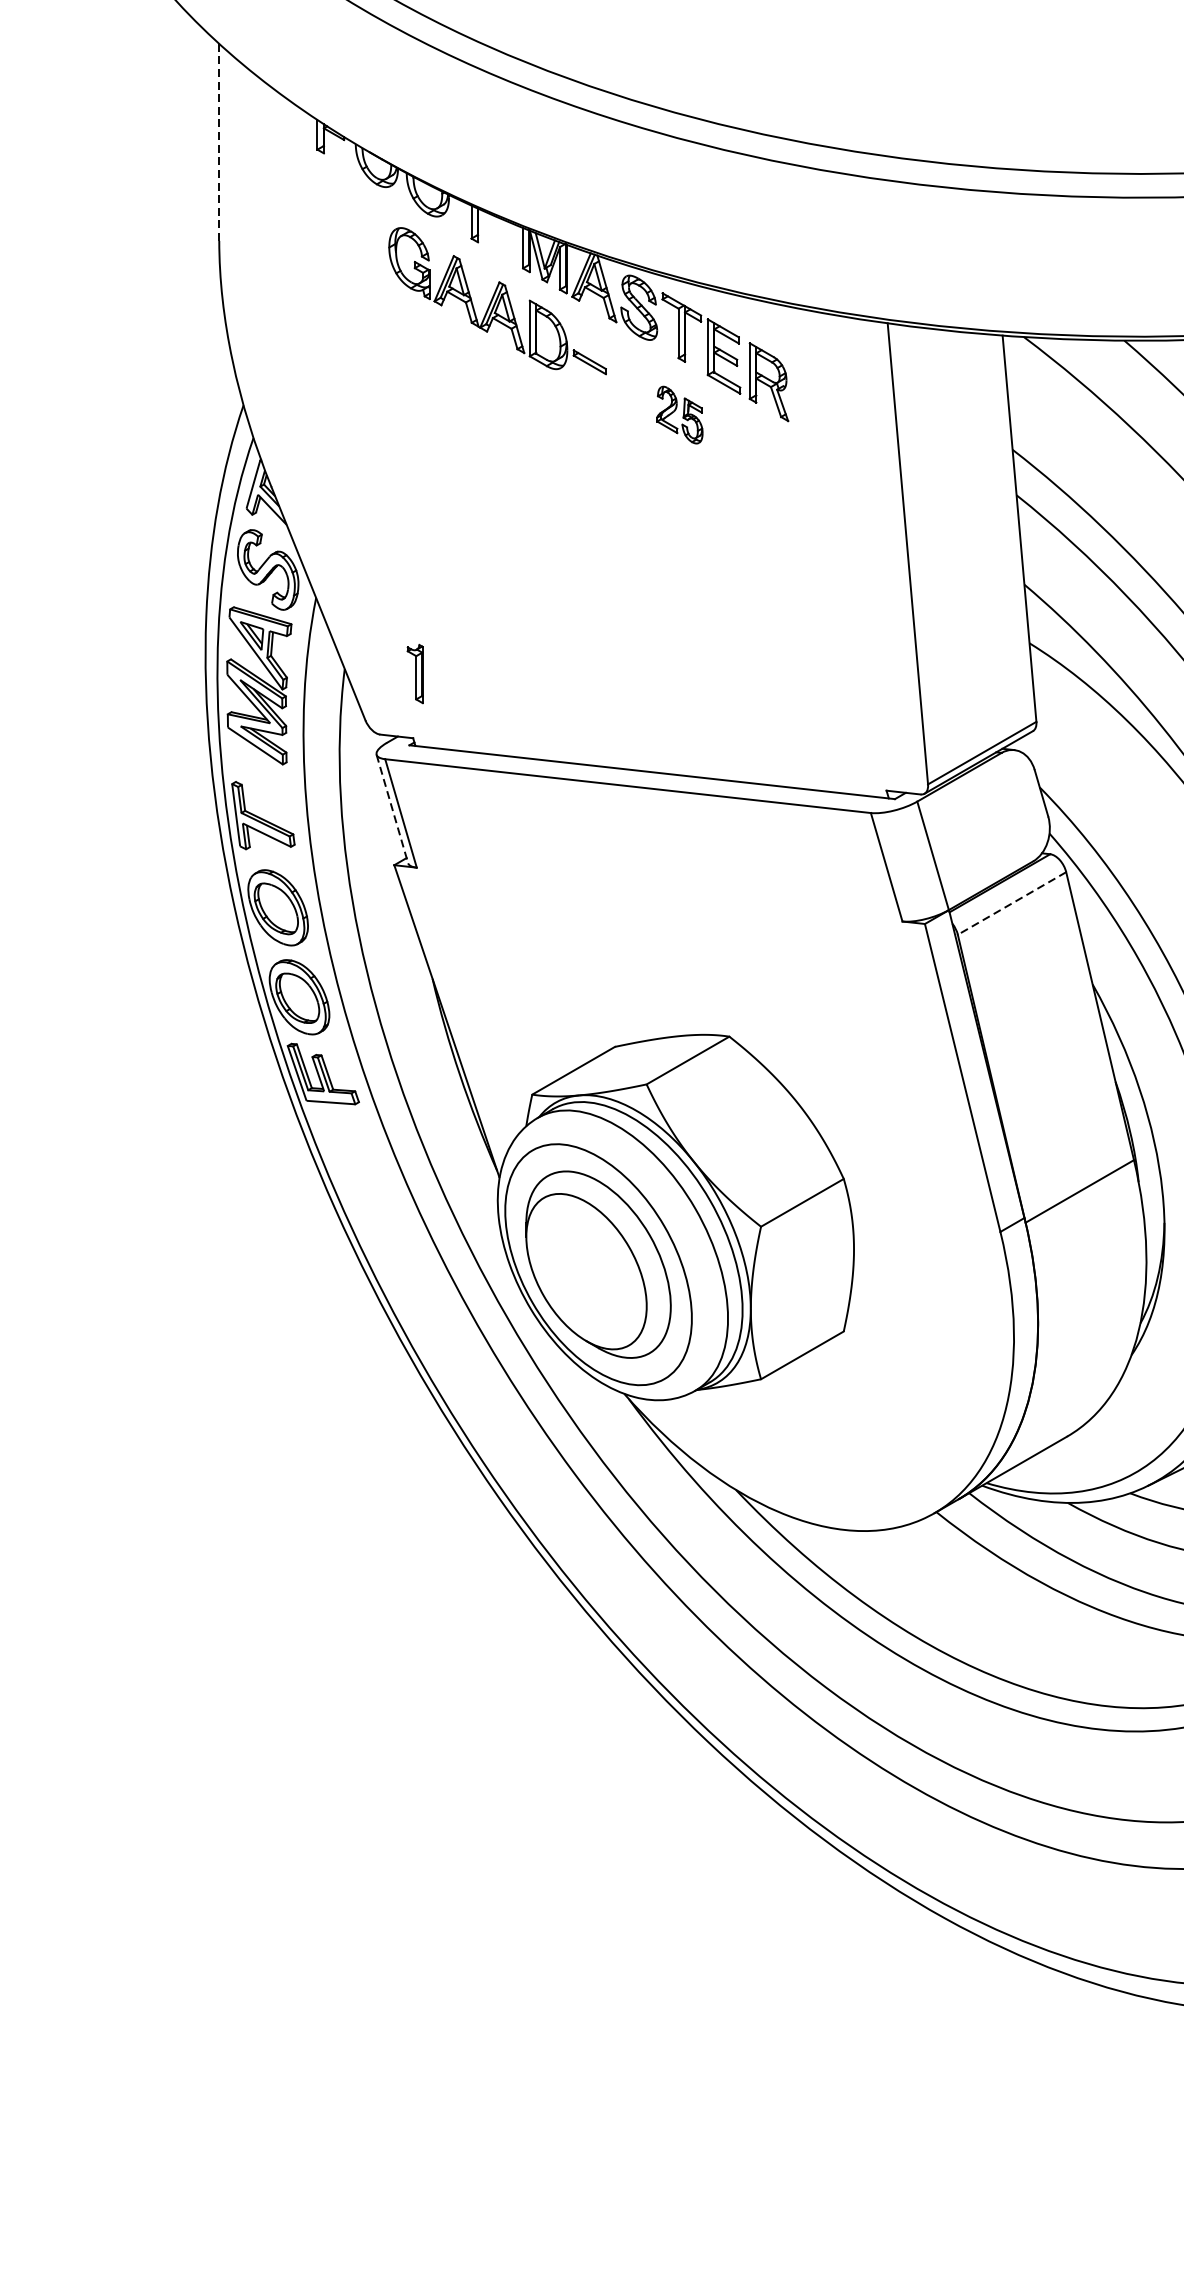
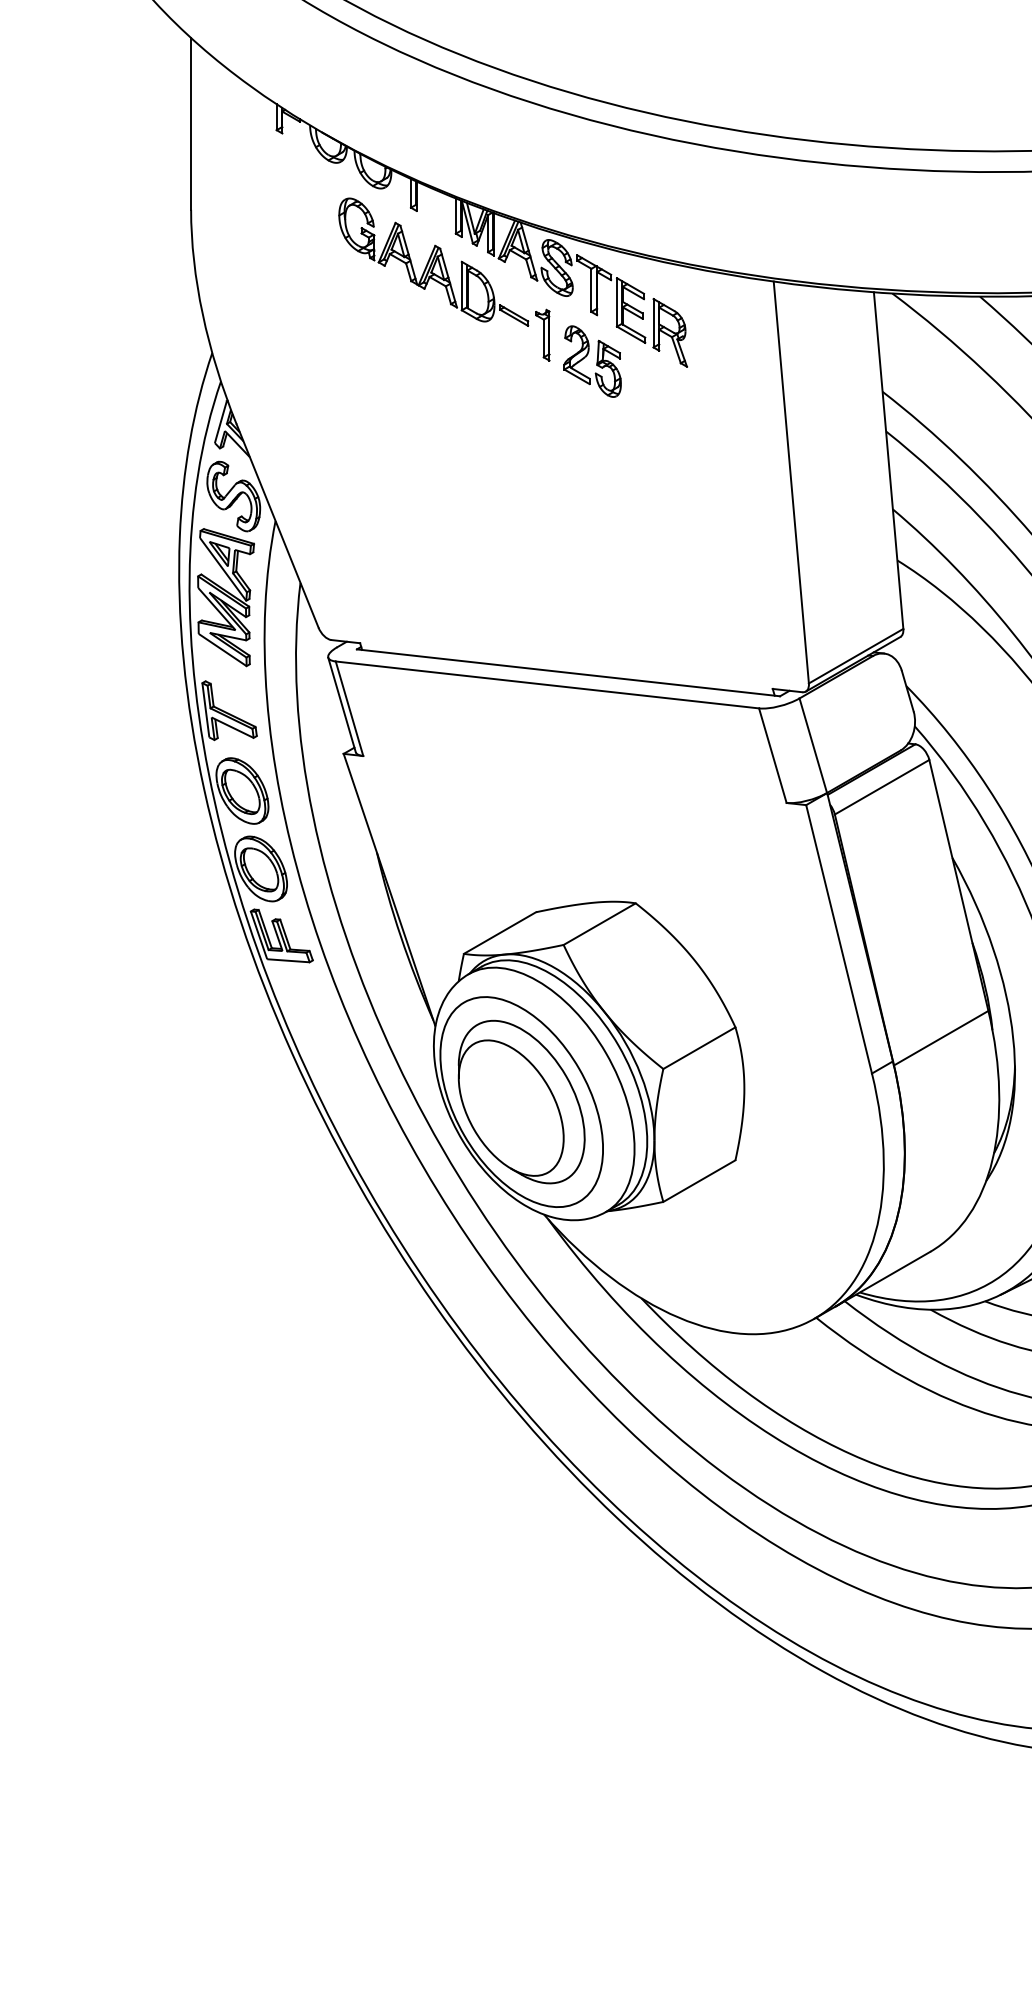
line: (219, 141) -> (191, 123), dashed -> solid
part: (679, 415) -> (592, 361), size x1.43
part: (414, 673) -> (542, 334), moved
line: (392, 809) -> (342, 705), dashed -> solid
line: (1012, 903) -> (882, 787), dashed -> solid

